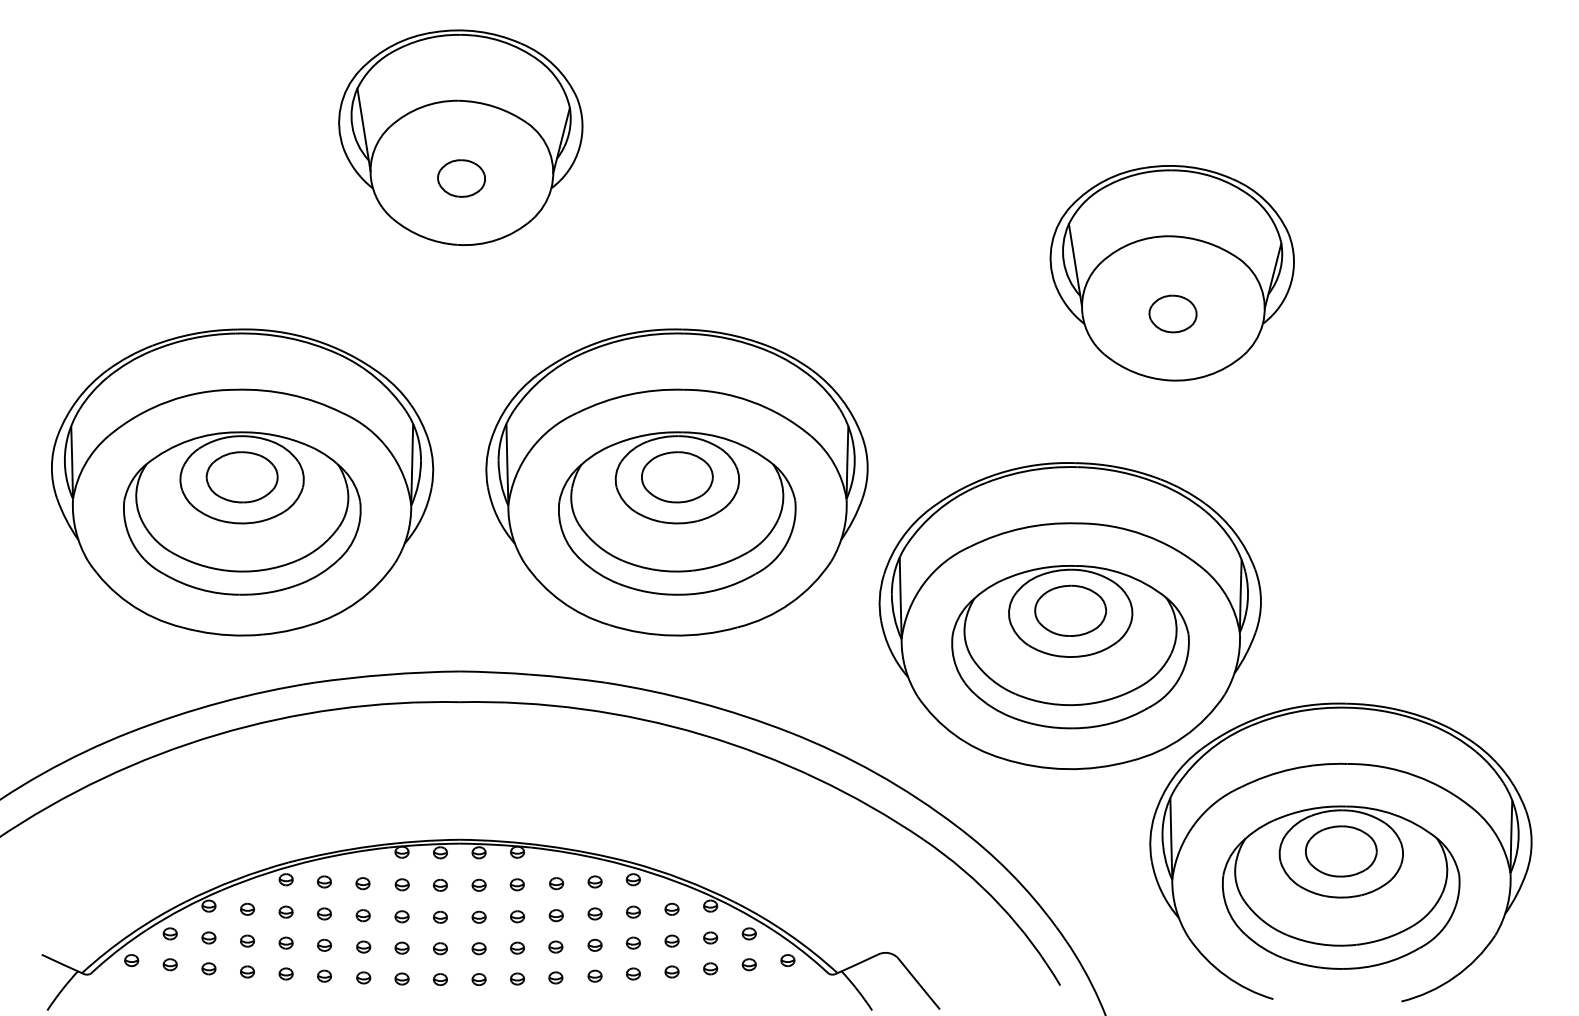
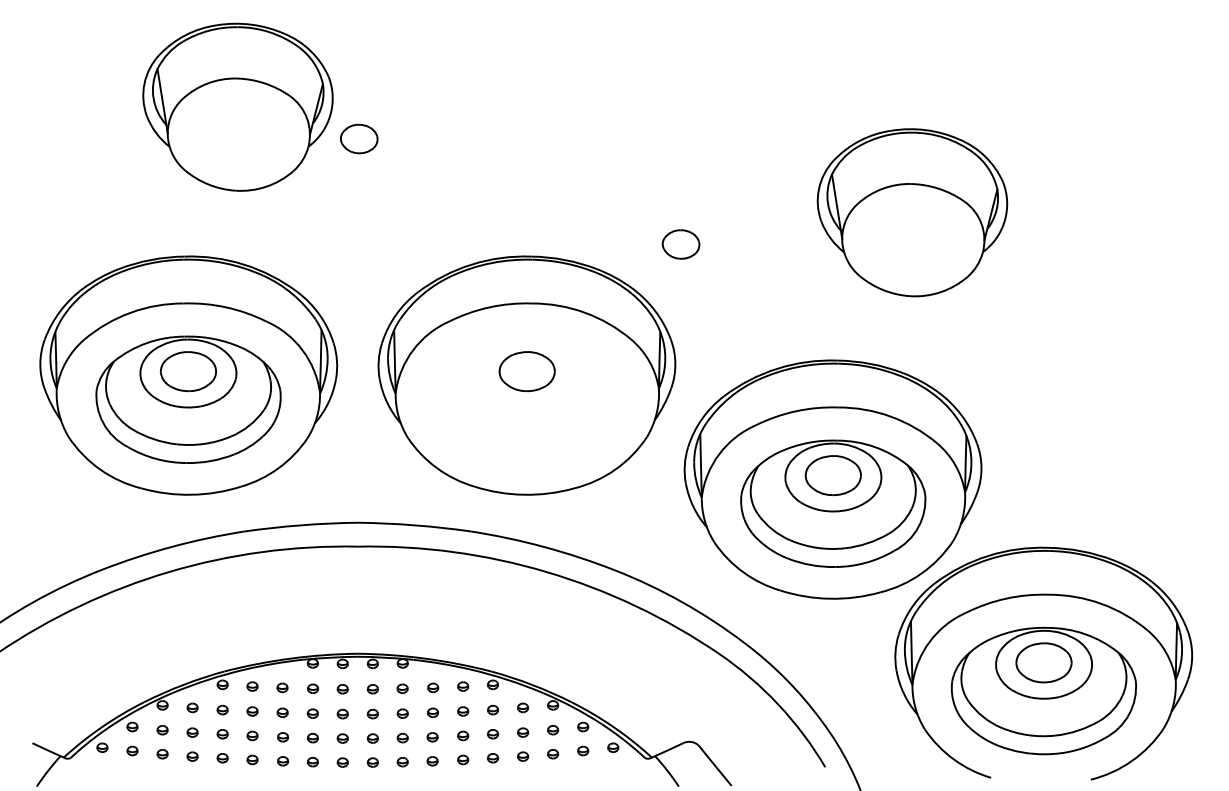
part: (460, 137) -> (237, 107), moved
part: (1172, 313) -> (680, 244), moved
part: (677, 513) -> (527, 399), removed

